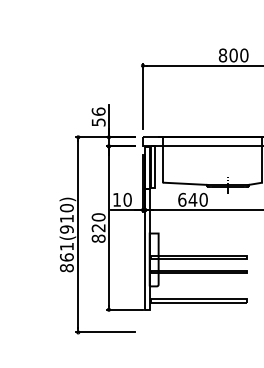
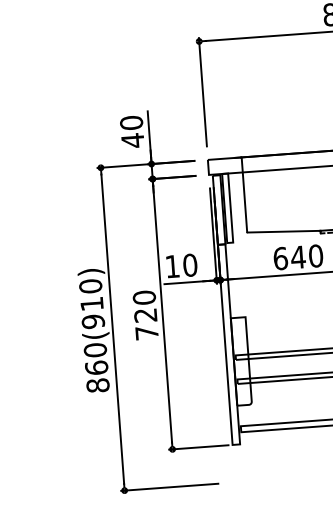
text: (98, 116) -> (131, 130), 56 -> 40
text: (98, 238) -> (146, 332), 820 -> 720
text: (66, 246) -> (94, 349), 861(910) -> 860(910)

